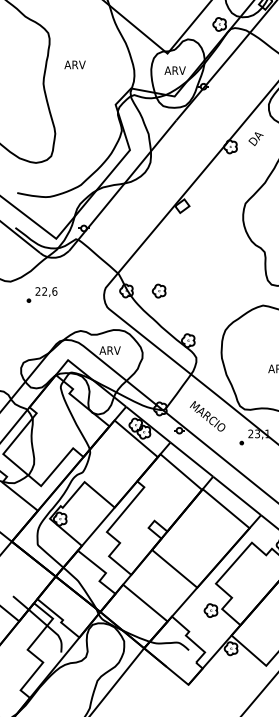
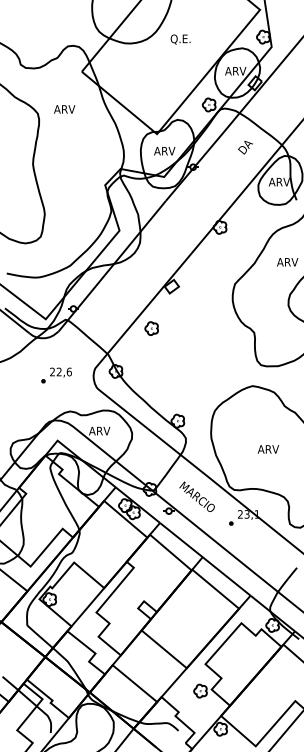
text: (74, 65) -> (64, 109), moved
text: (255, 139) -> (245, 147), moved
part: (158, 291) -> (151, 328), moved
part: (41, 295) -> (56, 375), moved

